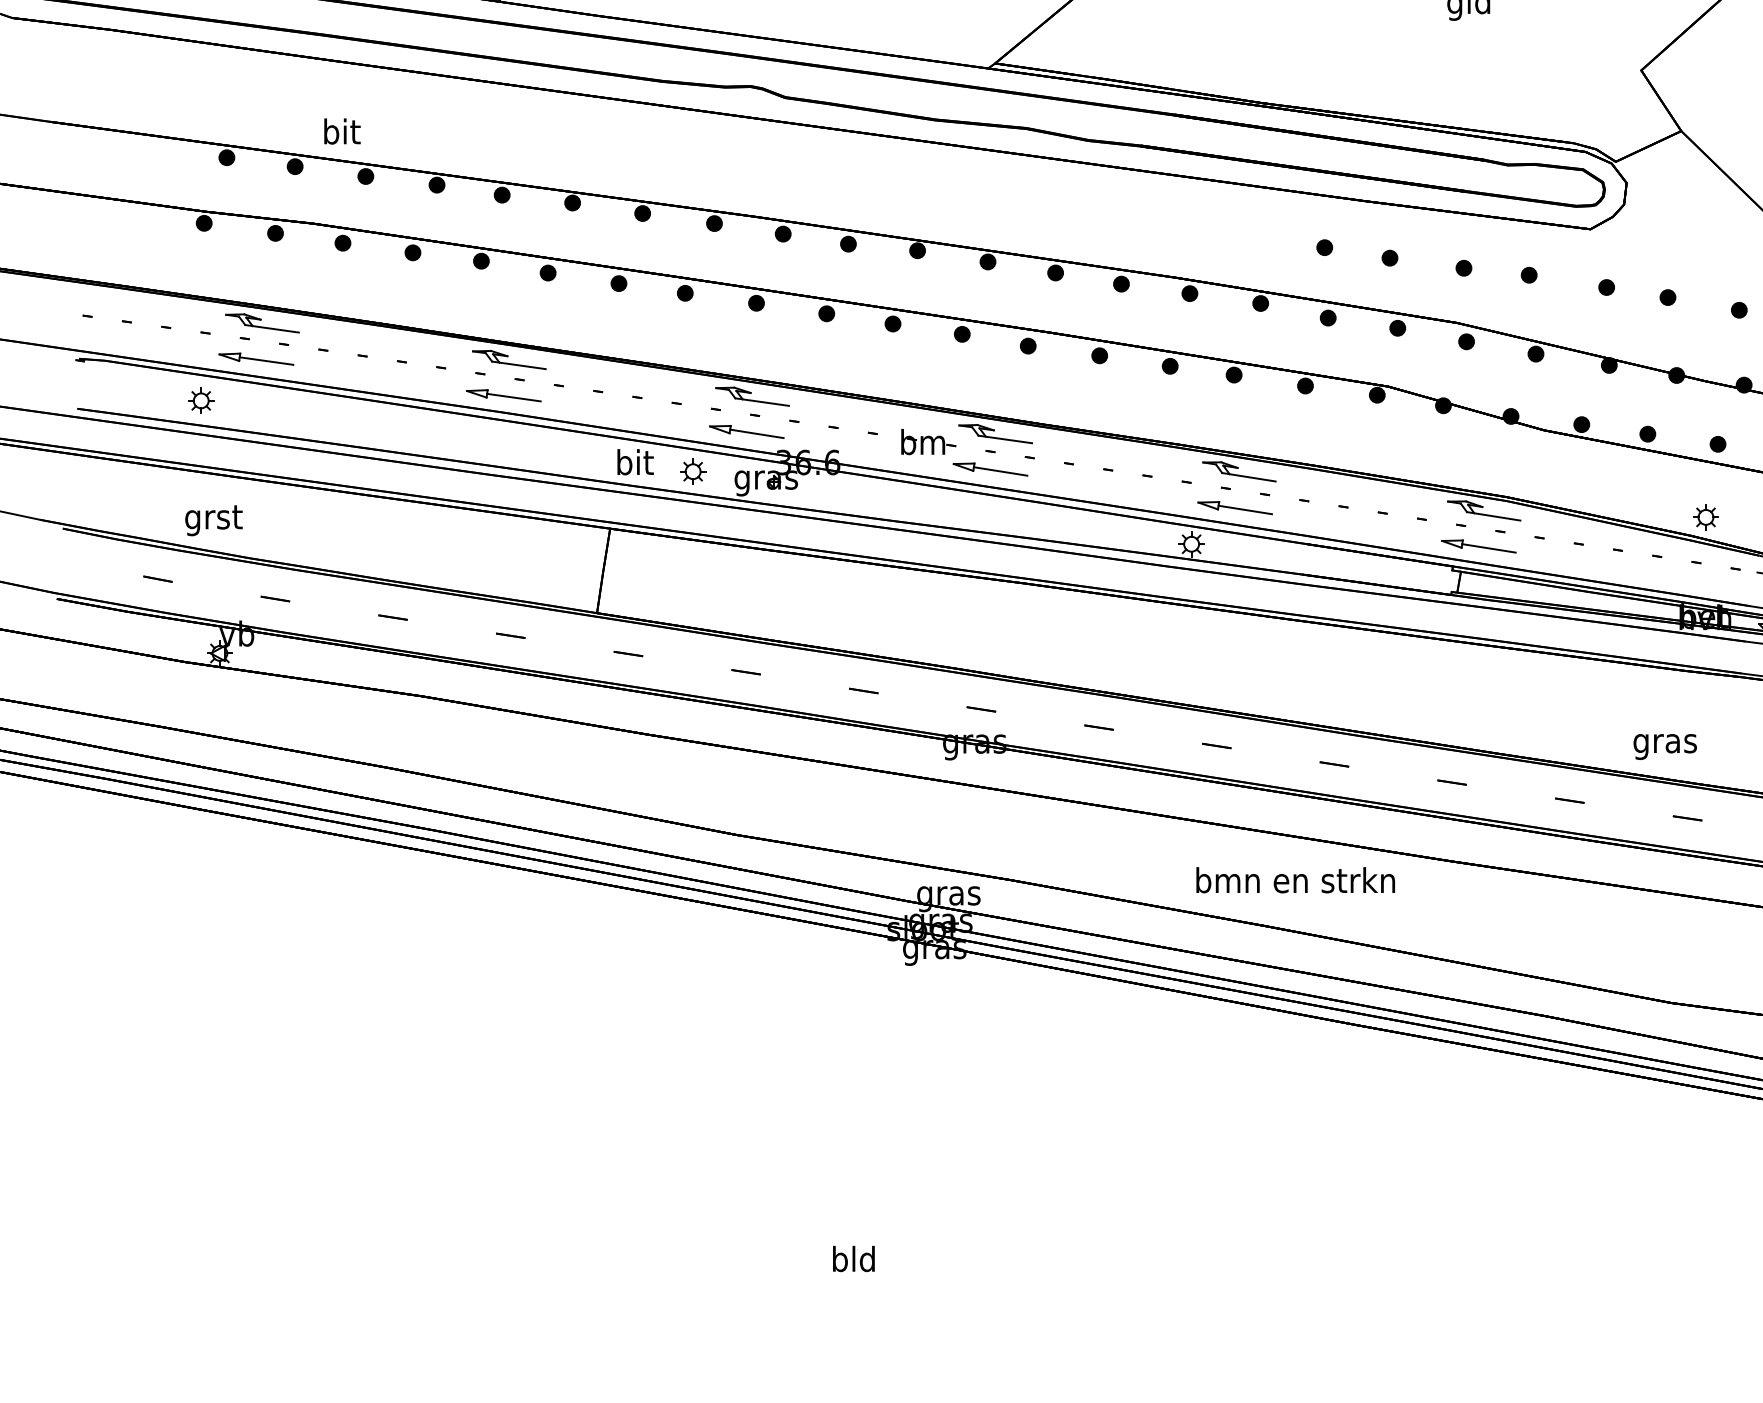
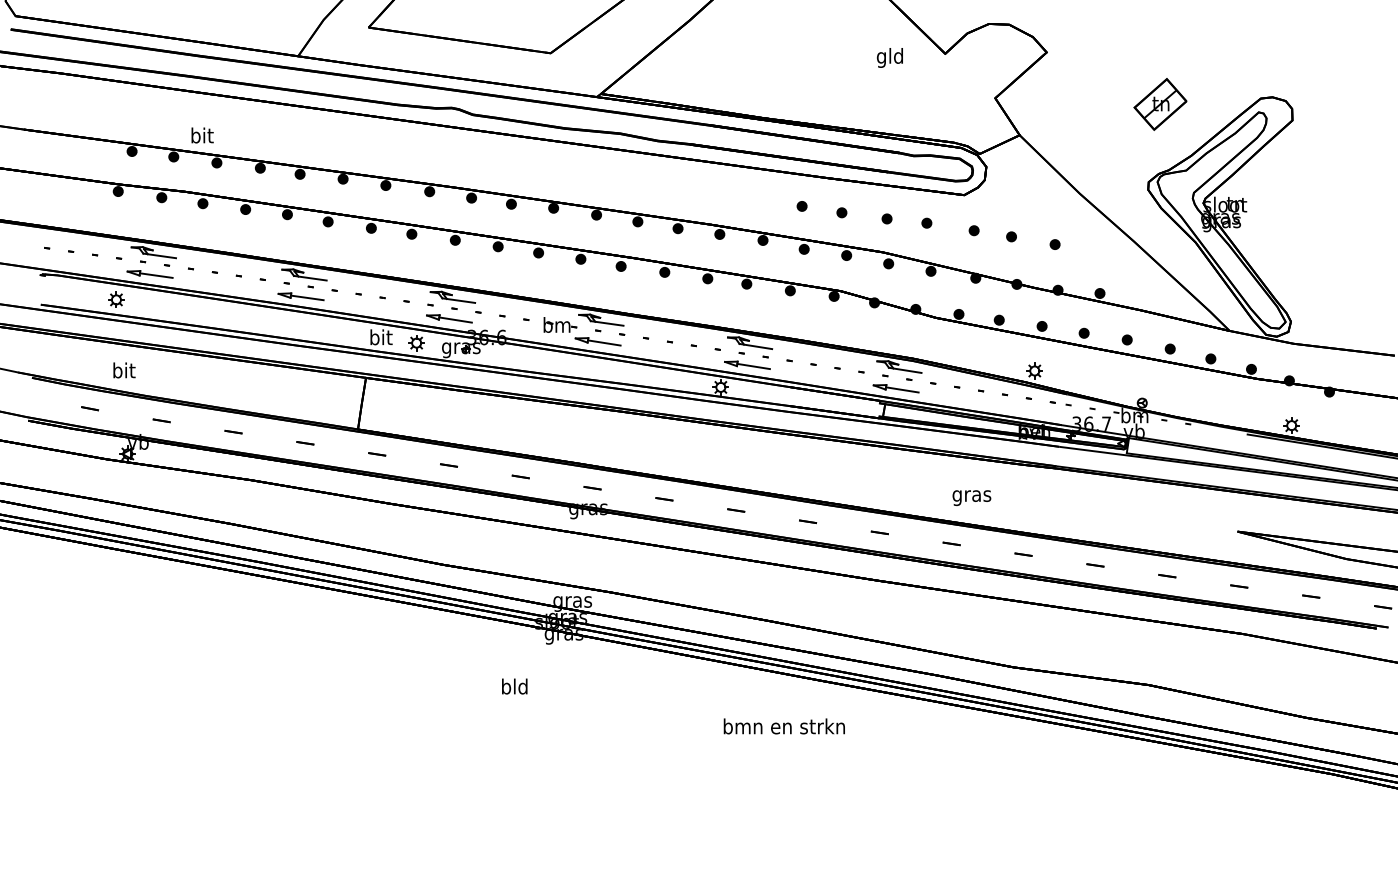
text: (212, 519) -> (123, 372), grst -> bit
text: (1664, 745) -> (971, 497), moved
text: (1294, 880) -> (783, 726), moved
text: (853, 1258) -> (514, 686), moved

